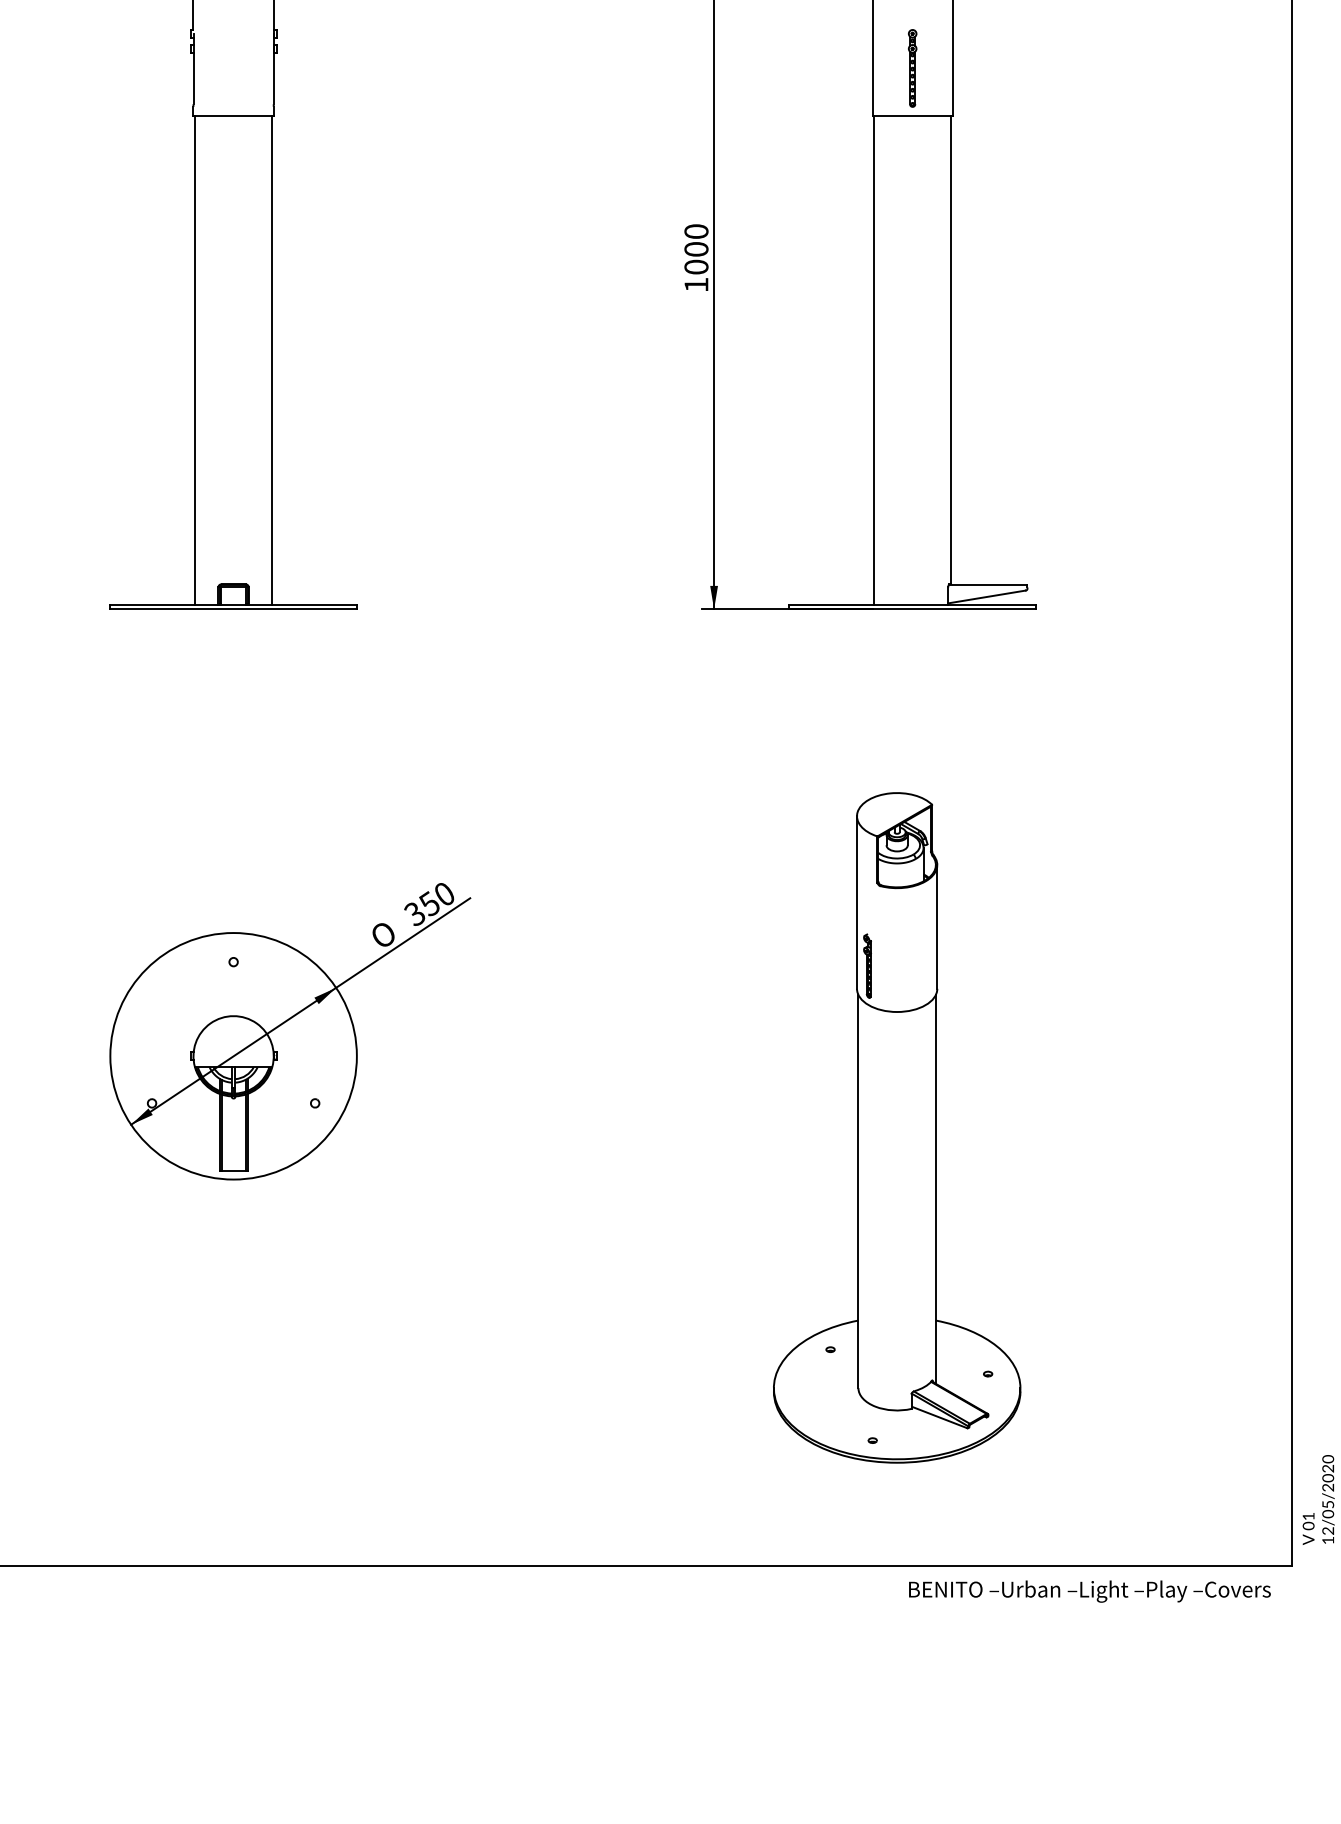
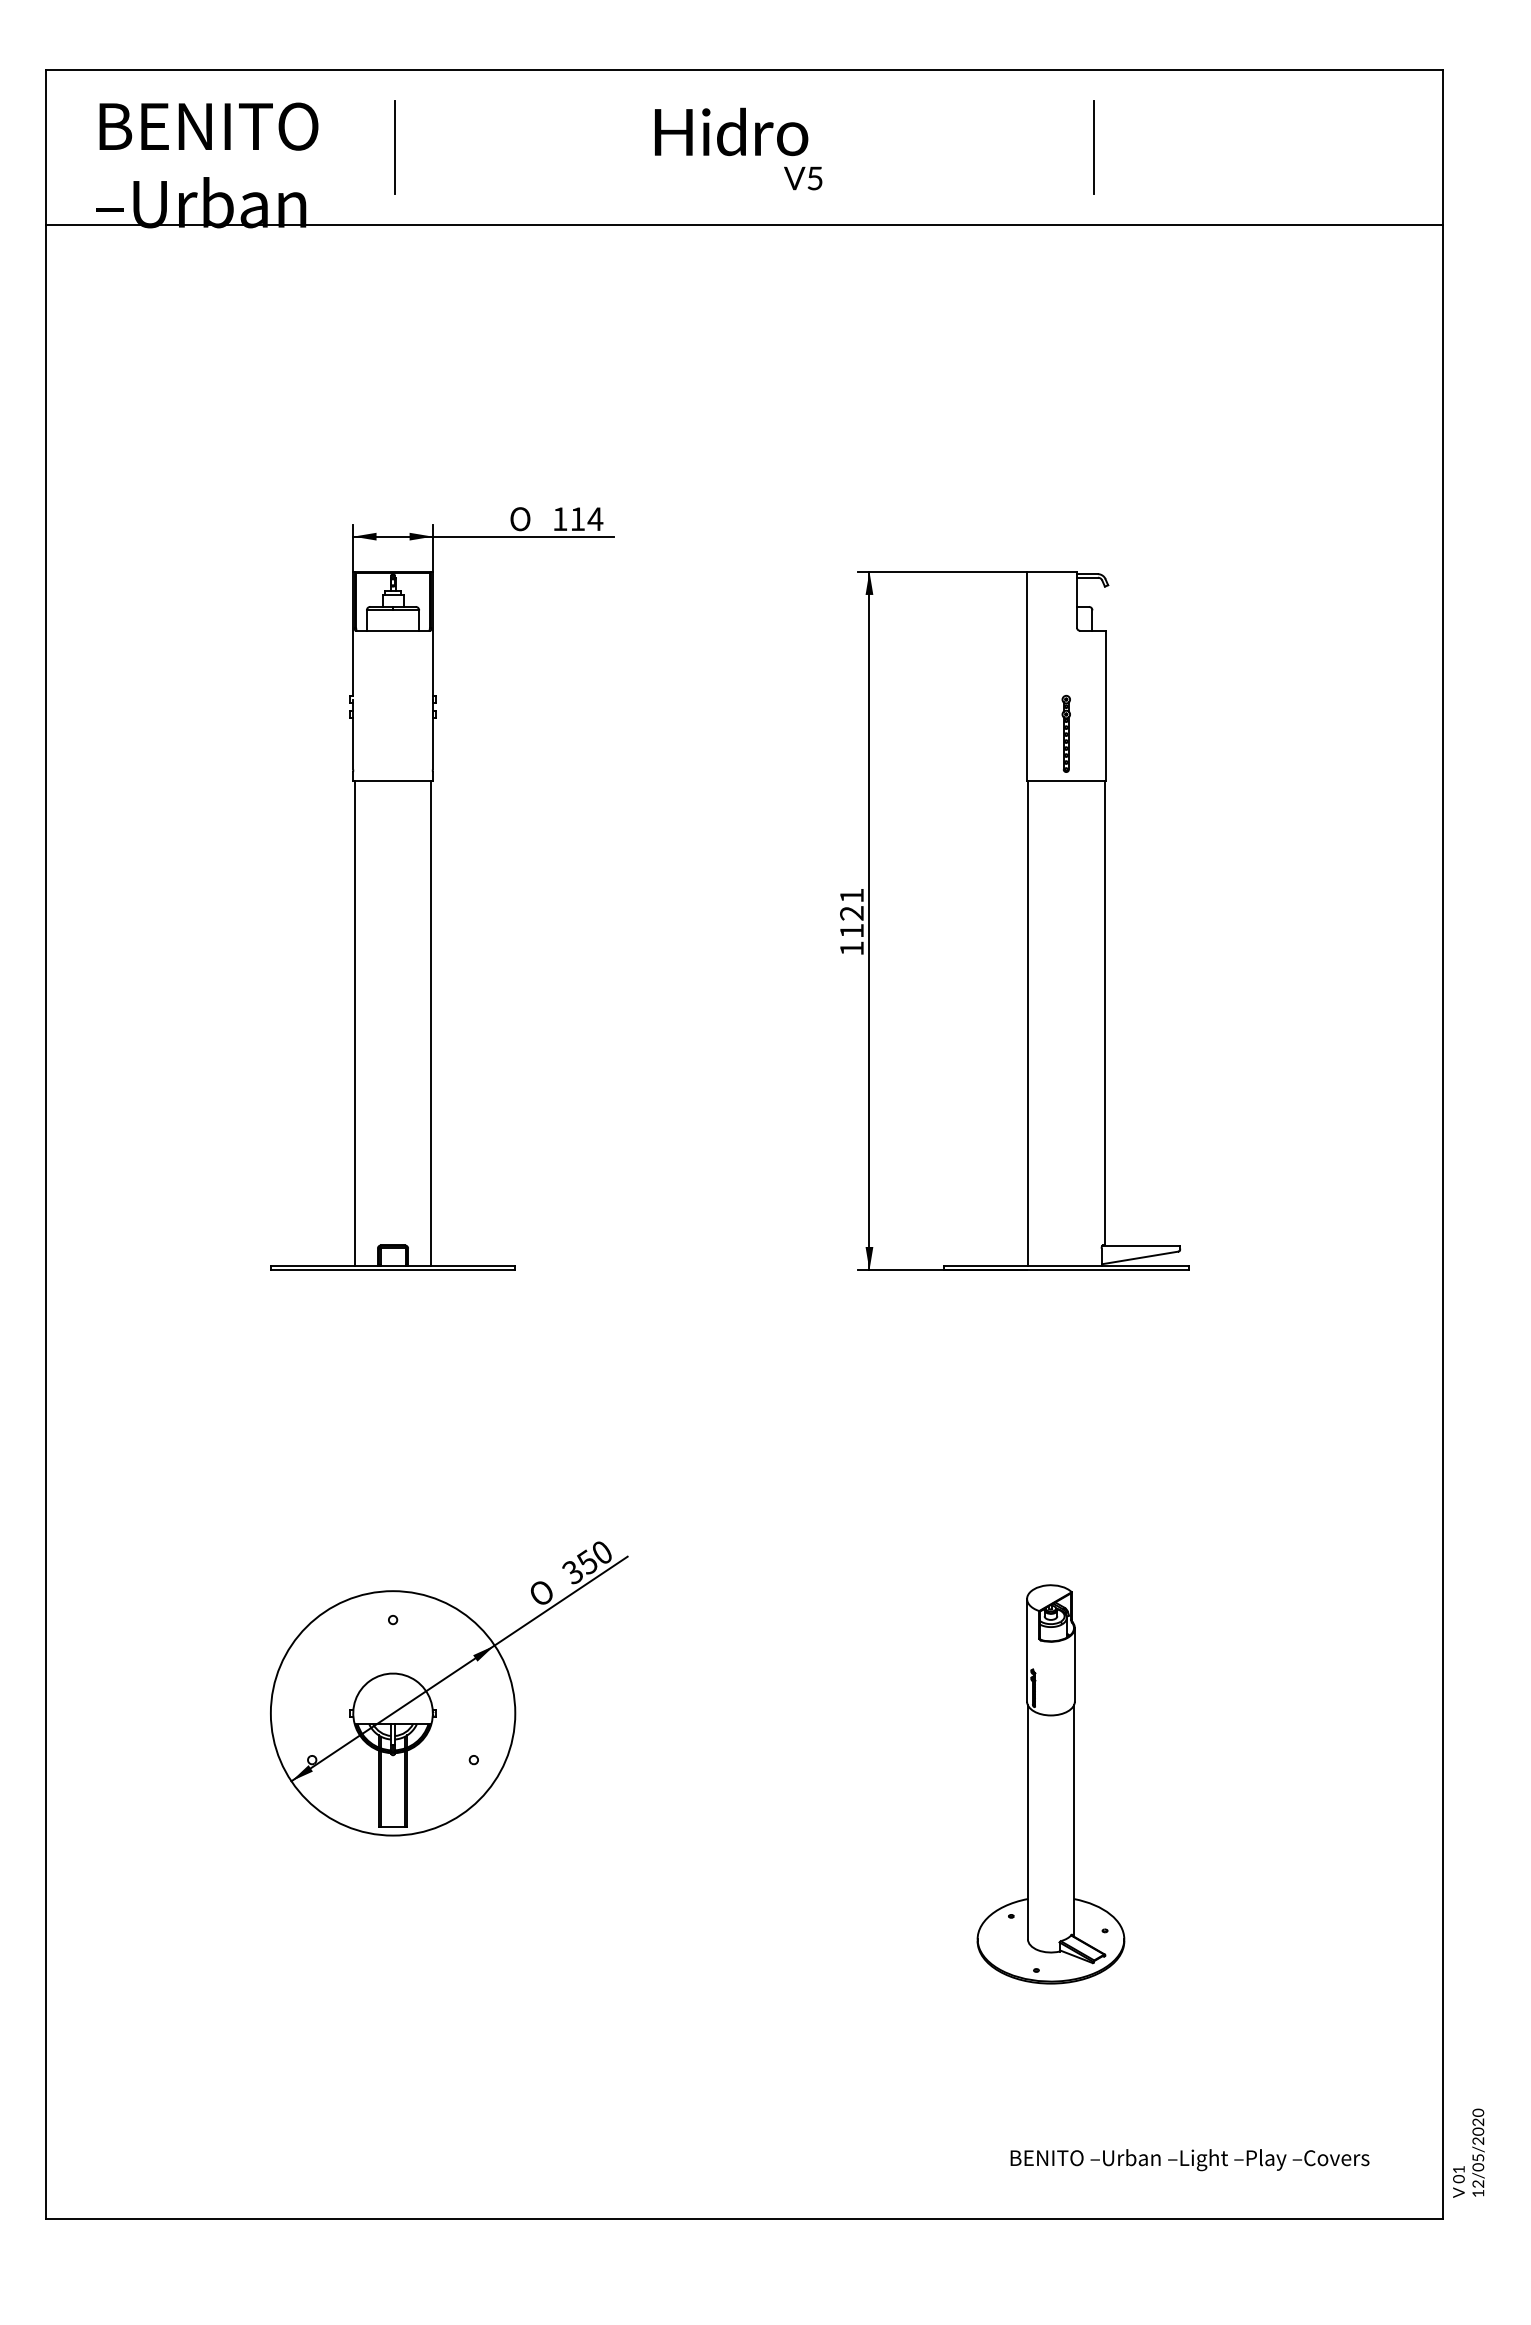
text: (695, 249) -> (851, 913), 1000 -> 1121
part: (896, 1128) -> (1050, 1784), size x0.6
text: (1089, 1591) -> (1189, 2160), moved

